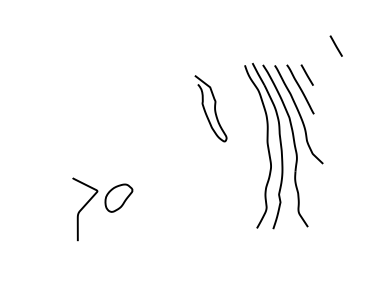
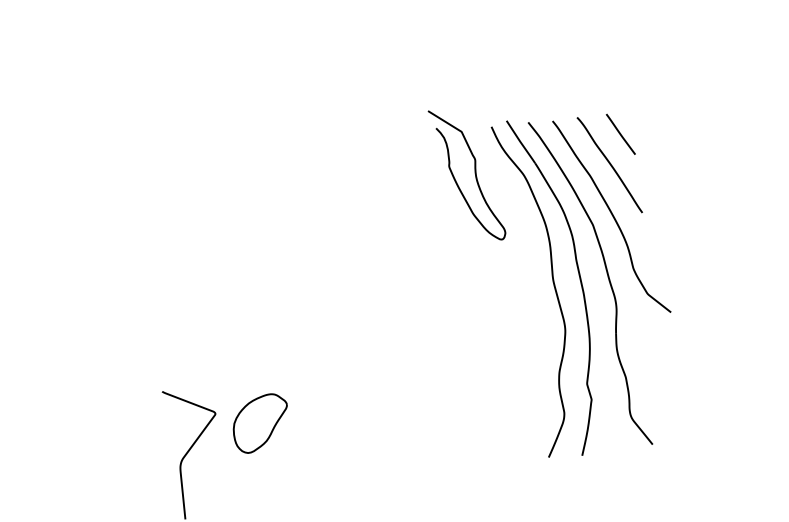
line: (335, 45) -> (672, 68), removed
curve: (214, 108) -> (474, 174), moved

